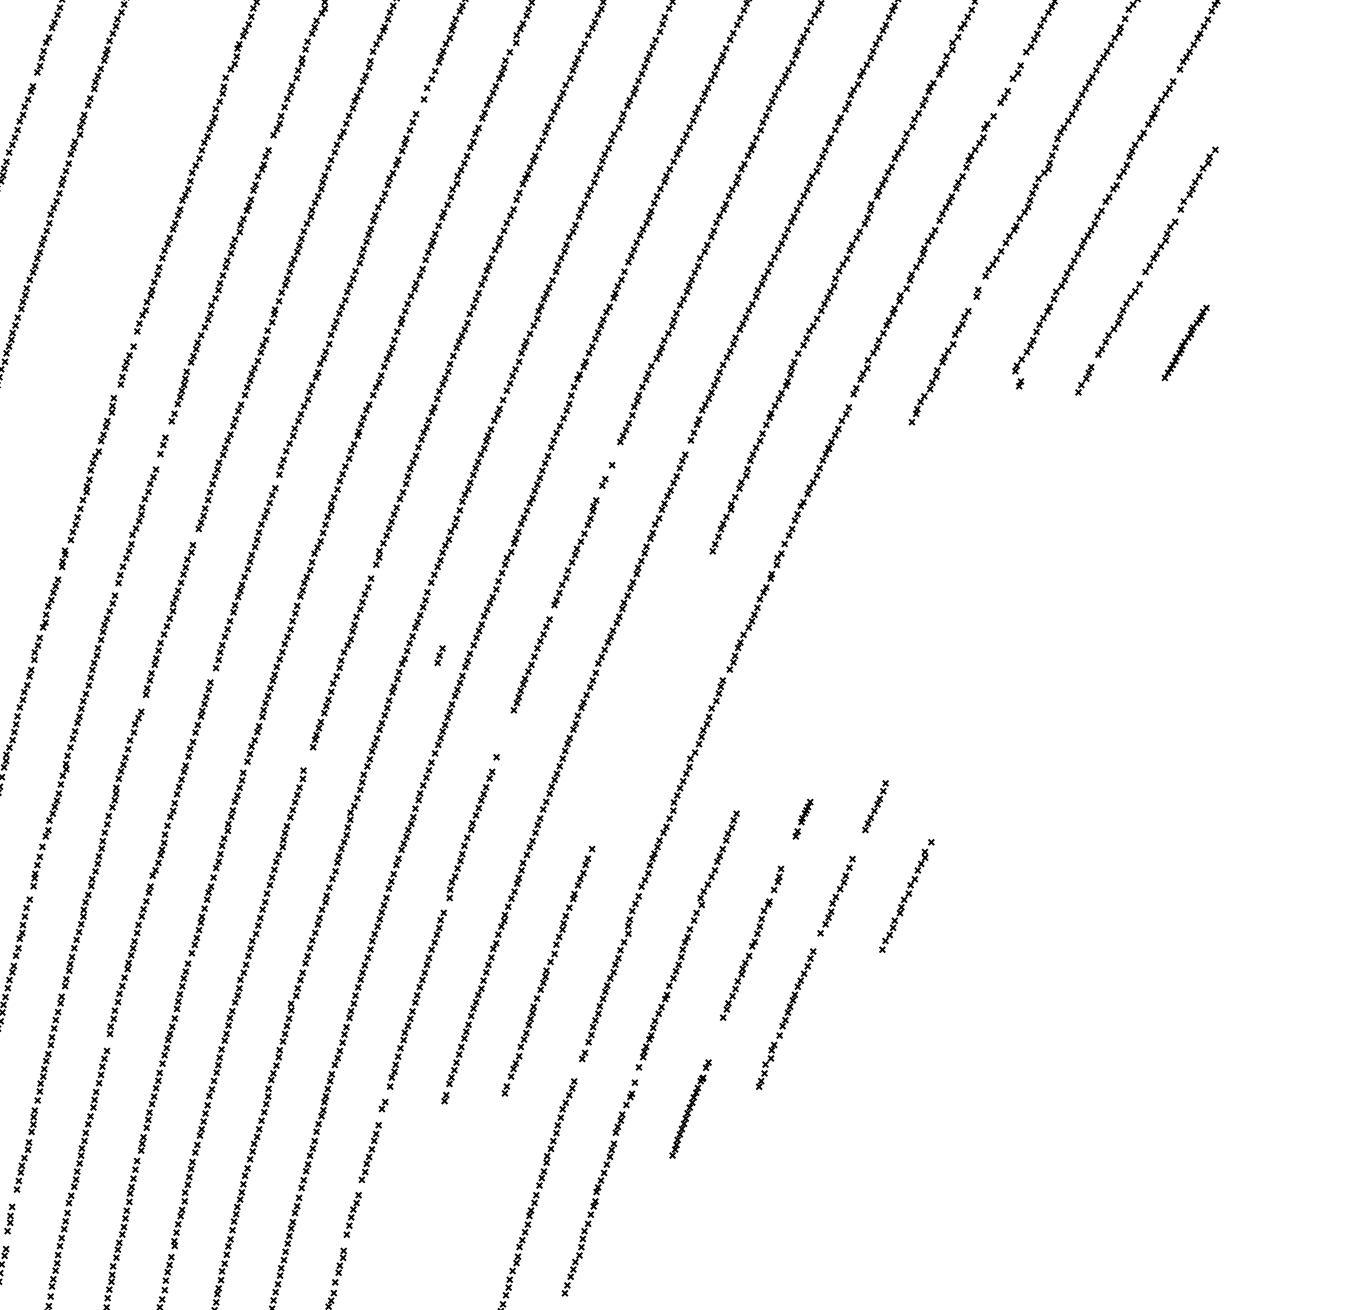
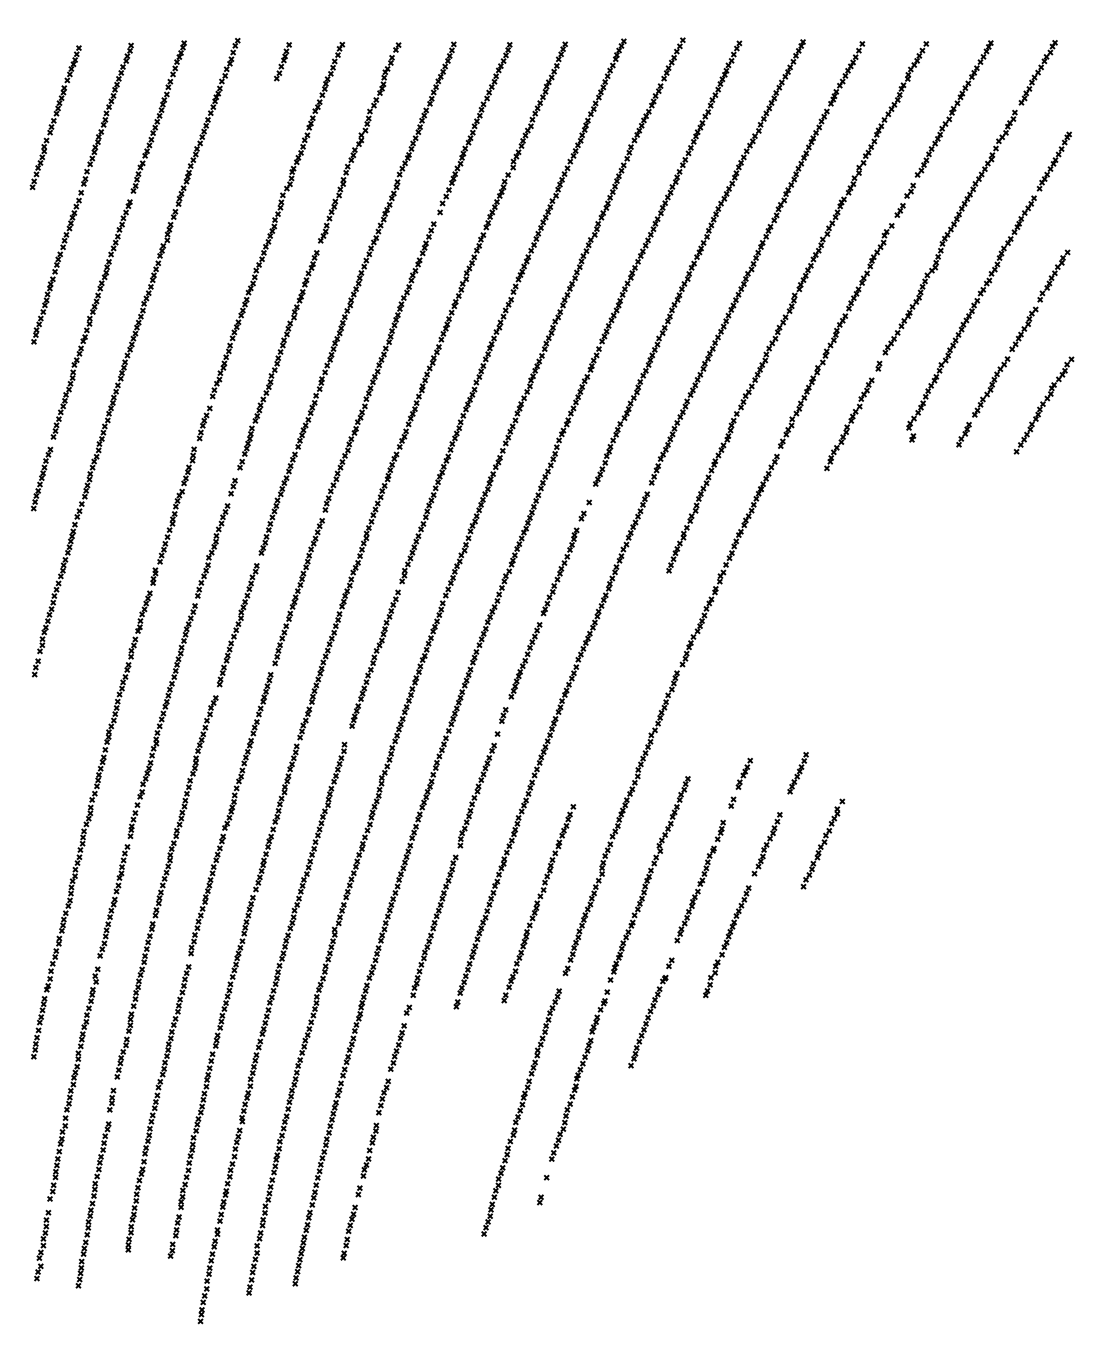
part: (1185, 342) -> (1043, 405), size x1.67
part: (439, 655) -> (503, 715), moved
part: (802, 818) -> (740, 782), size x1.67
part: (690, 1108) -> (651, 1012), size x1.43

